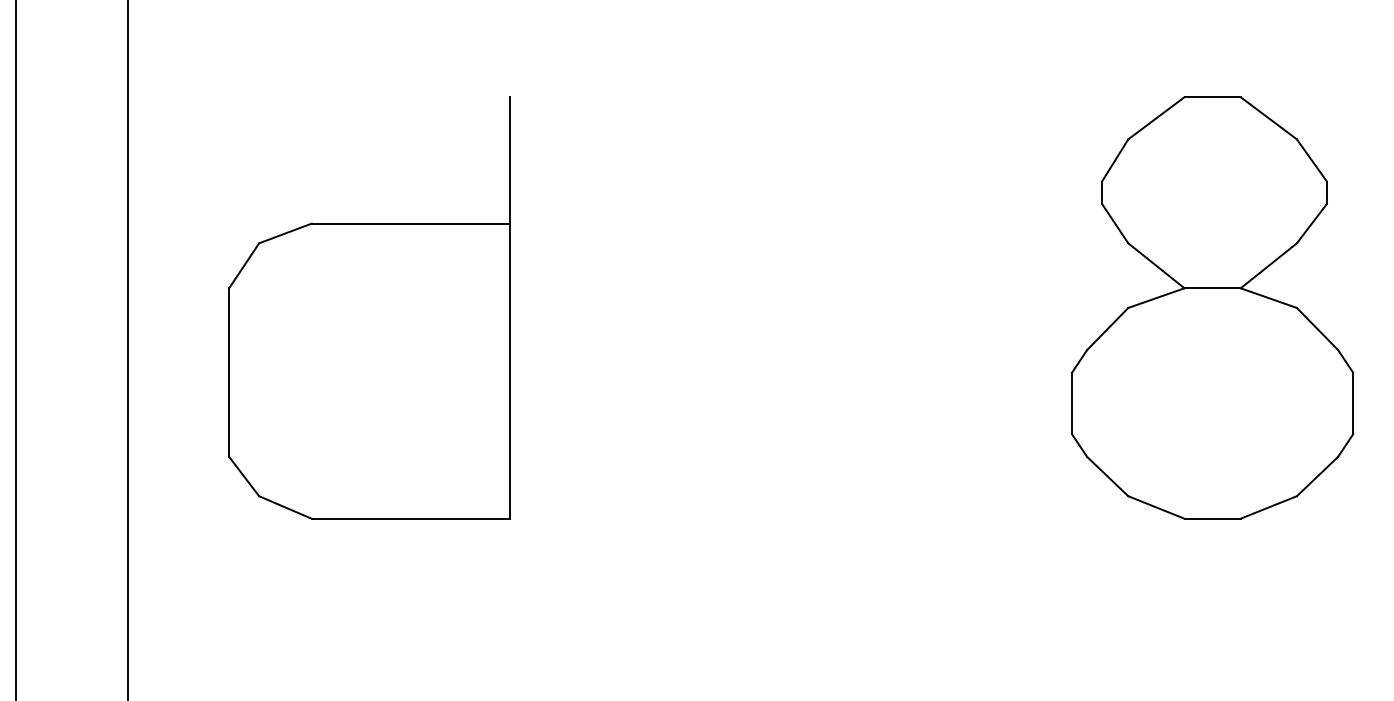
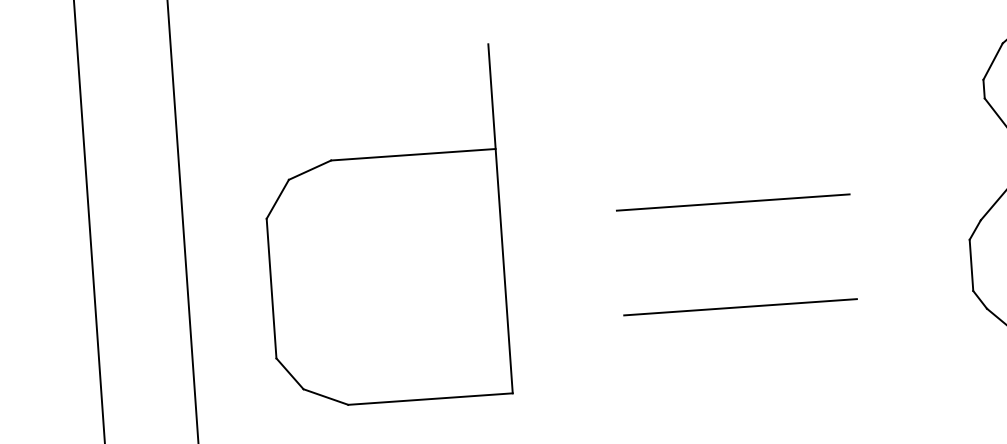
line: (790, 307) -> (732, 202), added
line: (790, 434) -> (740, 307), added

